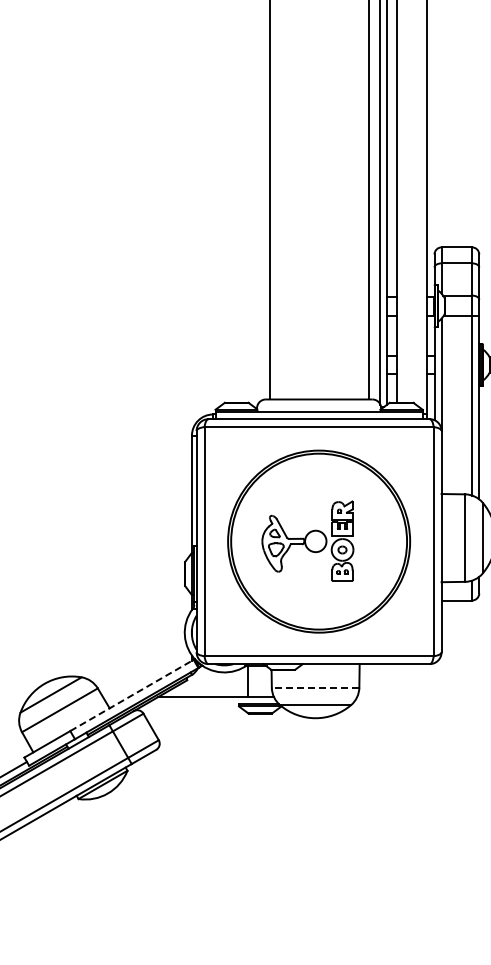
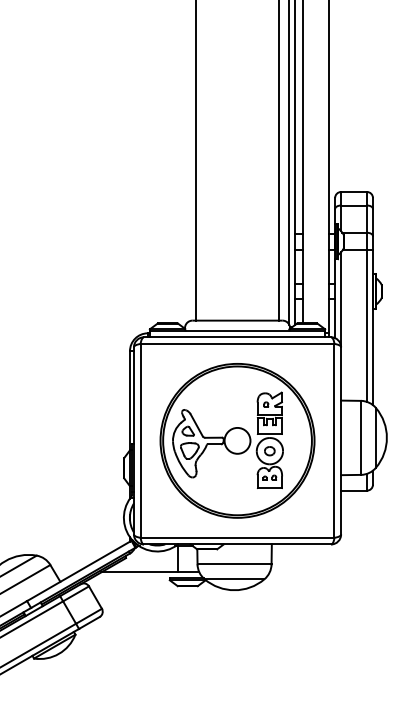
part: (307, 540) -> (227, 439), size x1.43
line: (315, 687) -> (234, 564), dashed -> solid
line: (132, 695) -> (79, 571), dashed -> solid

